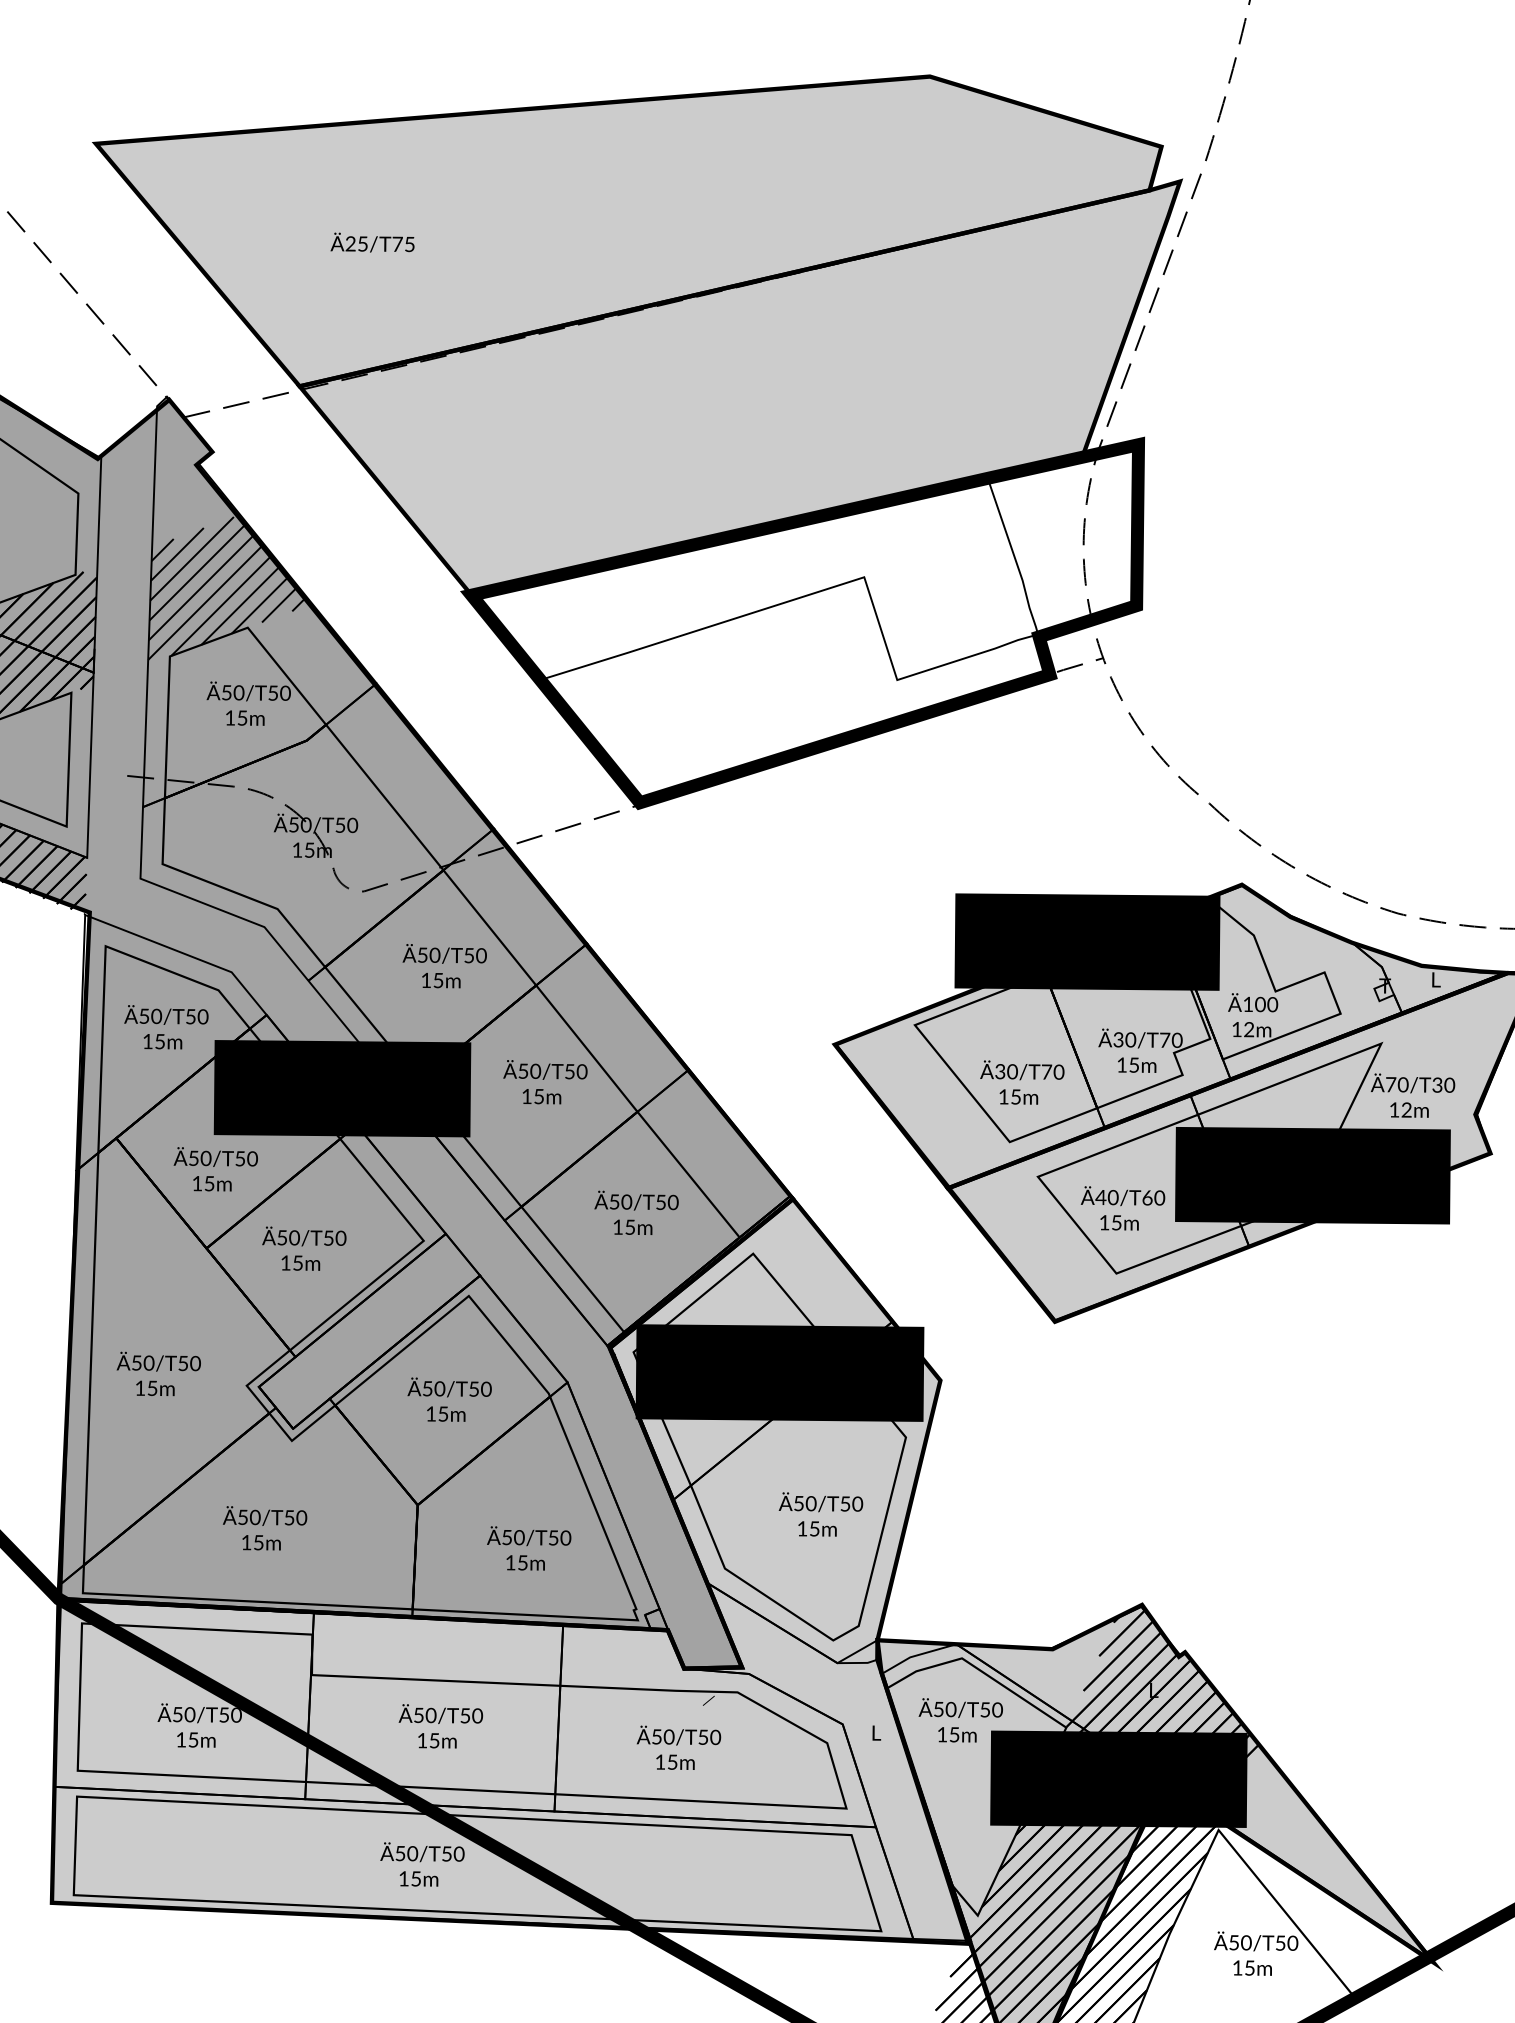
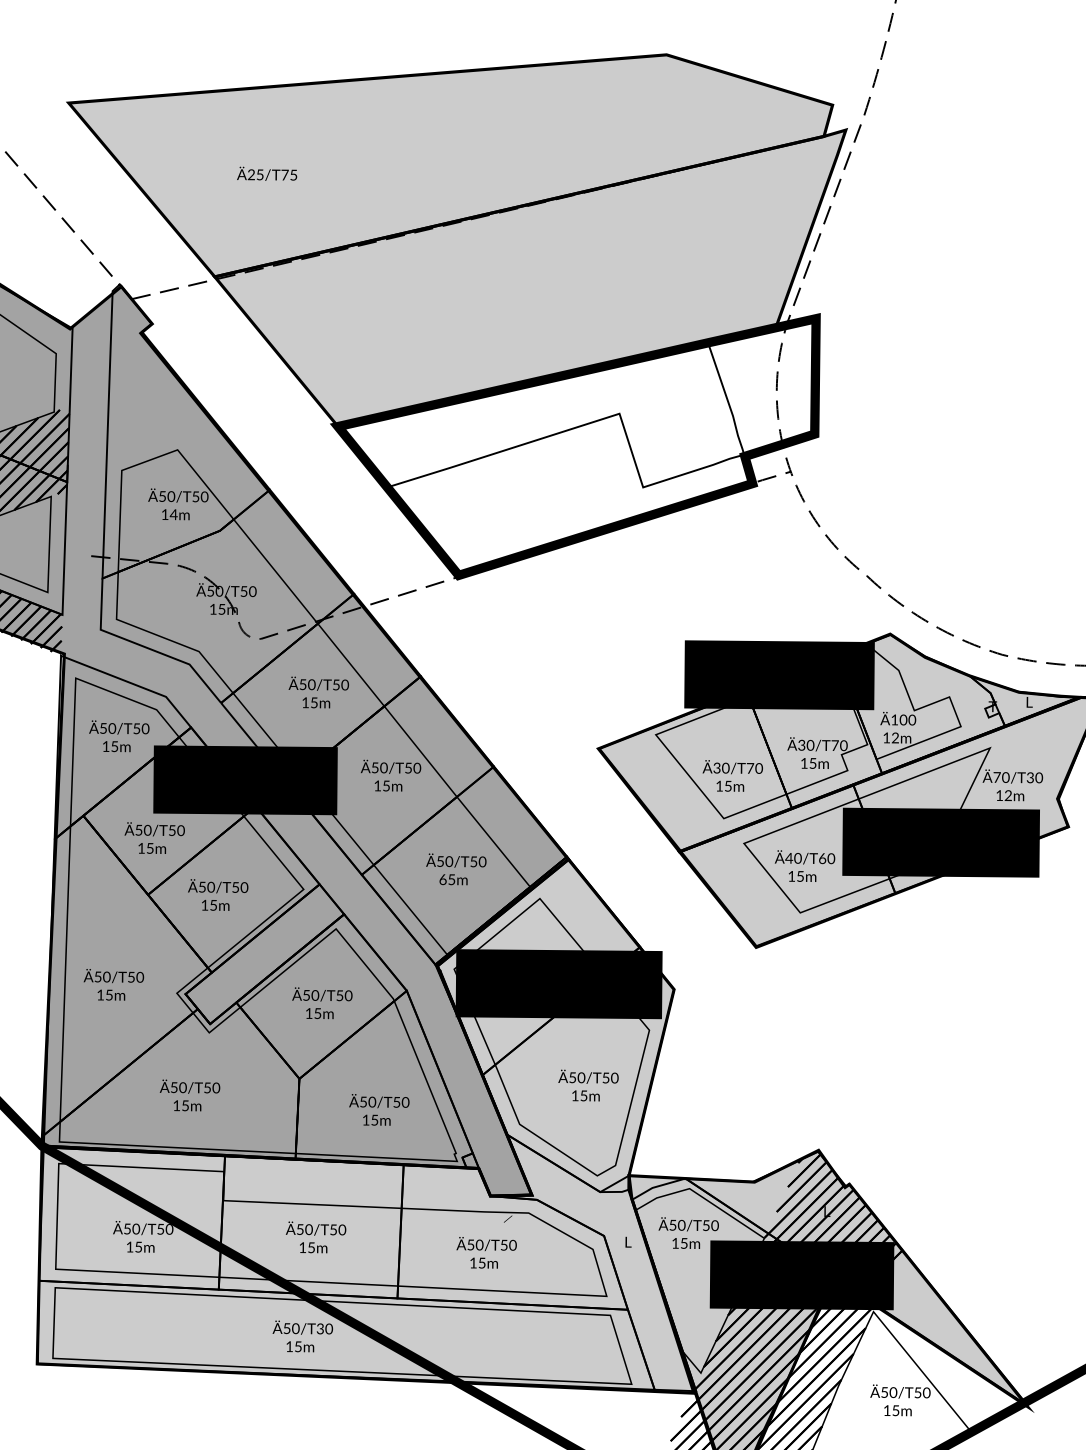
hatch: (227, 588) -> (163, 421), removed
text: (241, 717) -> (173, 514), 15m -> 14m
text: (618, 1226) -> (443, 879), 15m -> 65m
text: (446, 1853) -> (320, 1328), \c0;Ä50/T50 -> \c0;Ä50/T30

